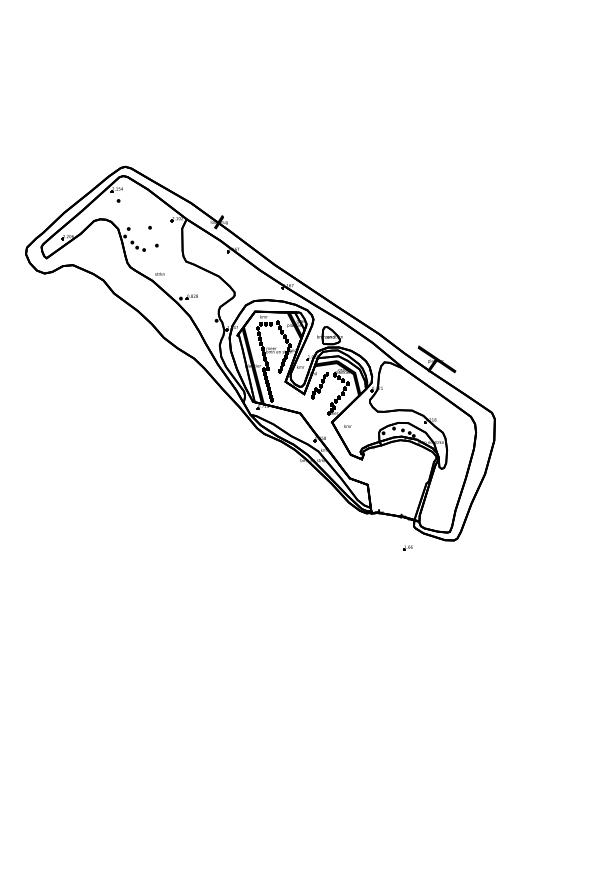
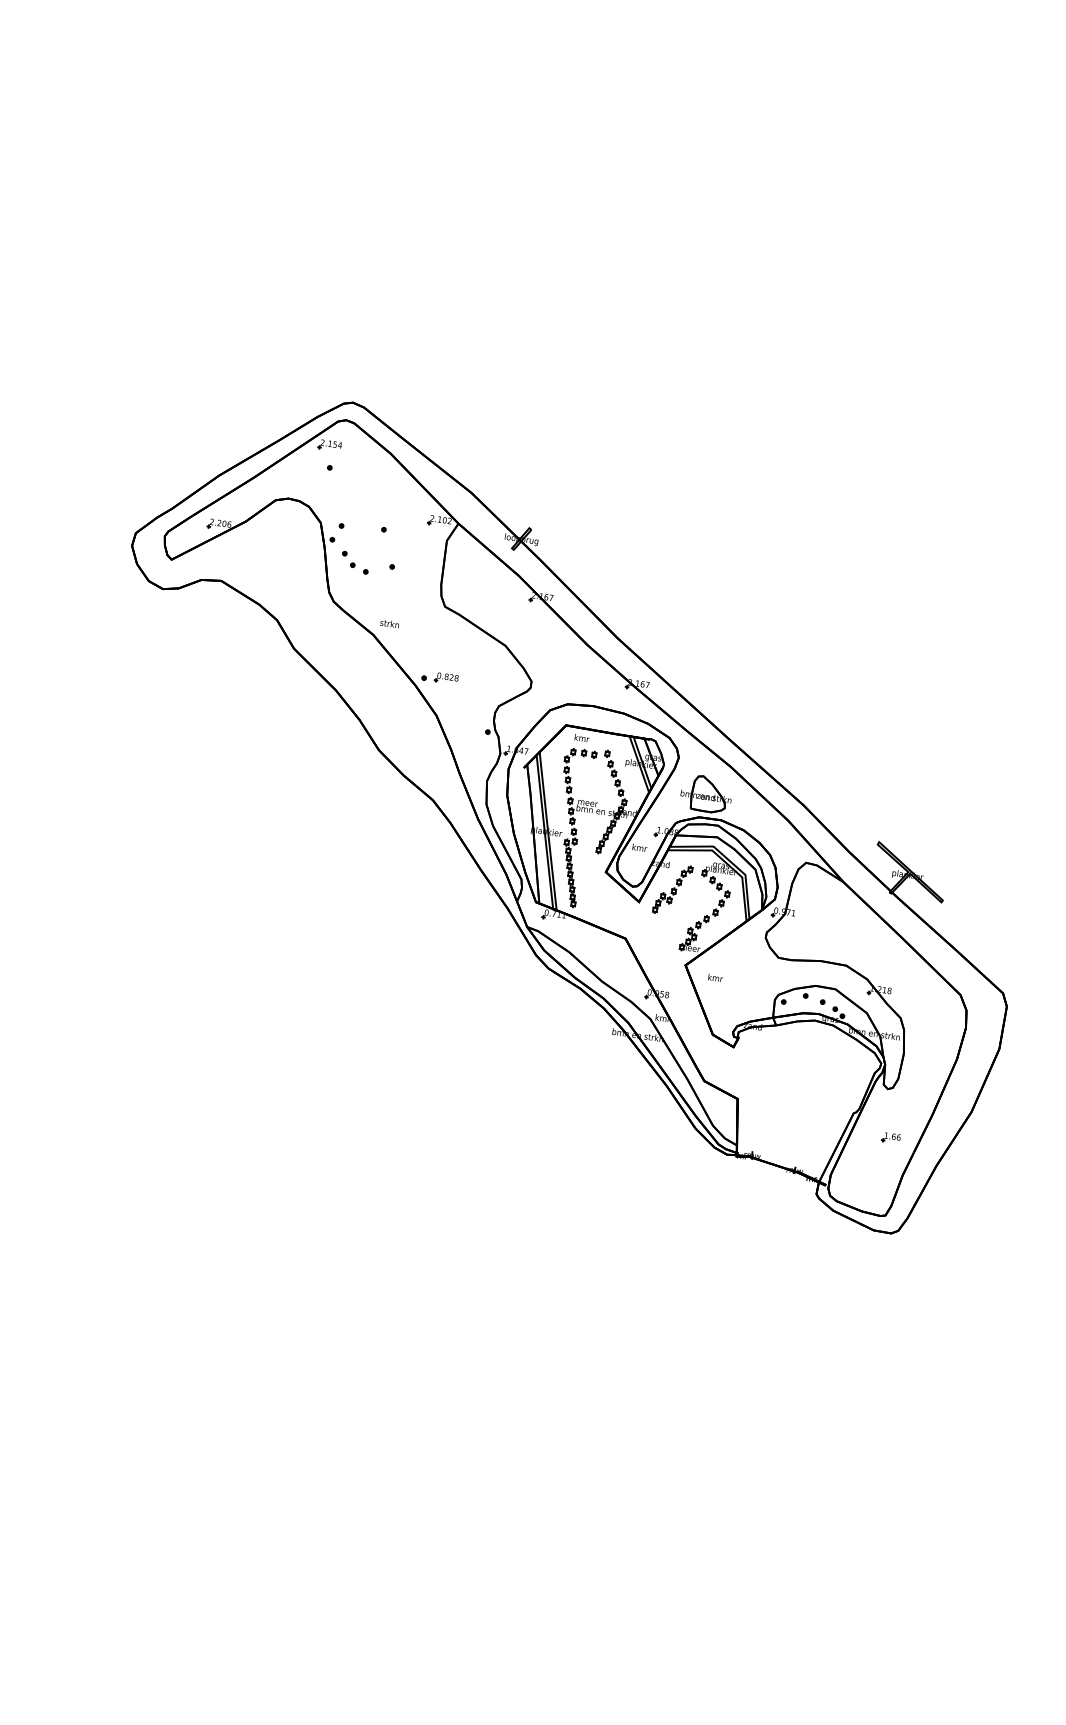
part: (407, 547) -> (890, 1136), moved

